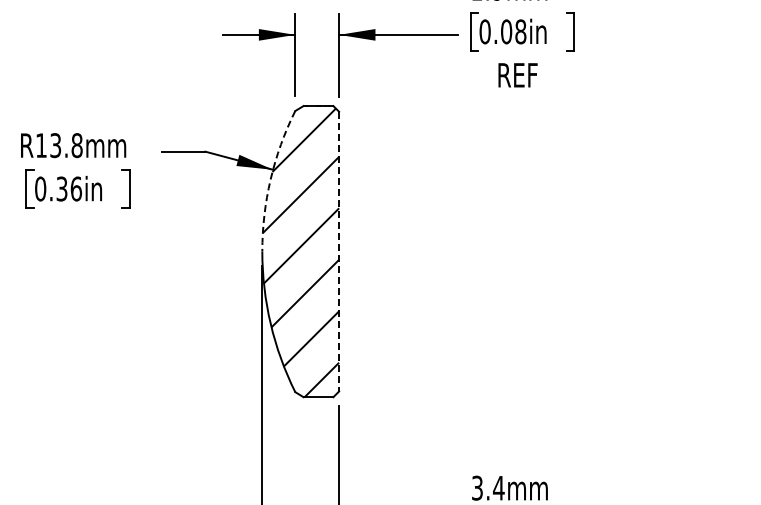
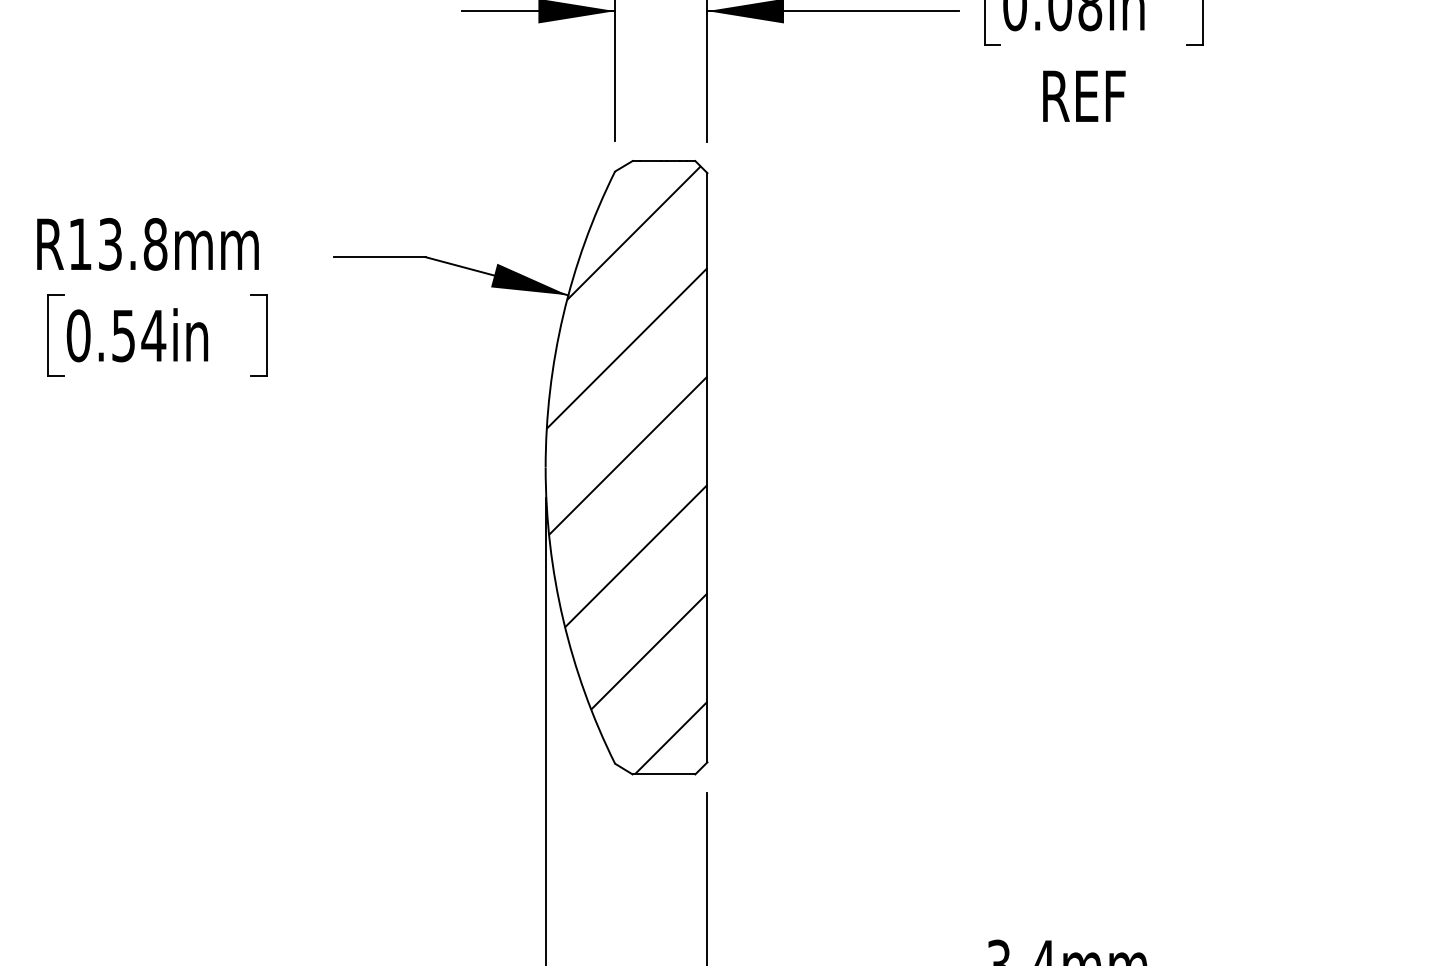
arc: (270, 179) -> (562, 315), dashed -> solid
text: (69, 188) -> (139, 334), 0.36in -> 0.54in
line: (339, 251) -> (708, 467), dashed -> solid

